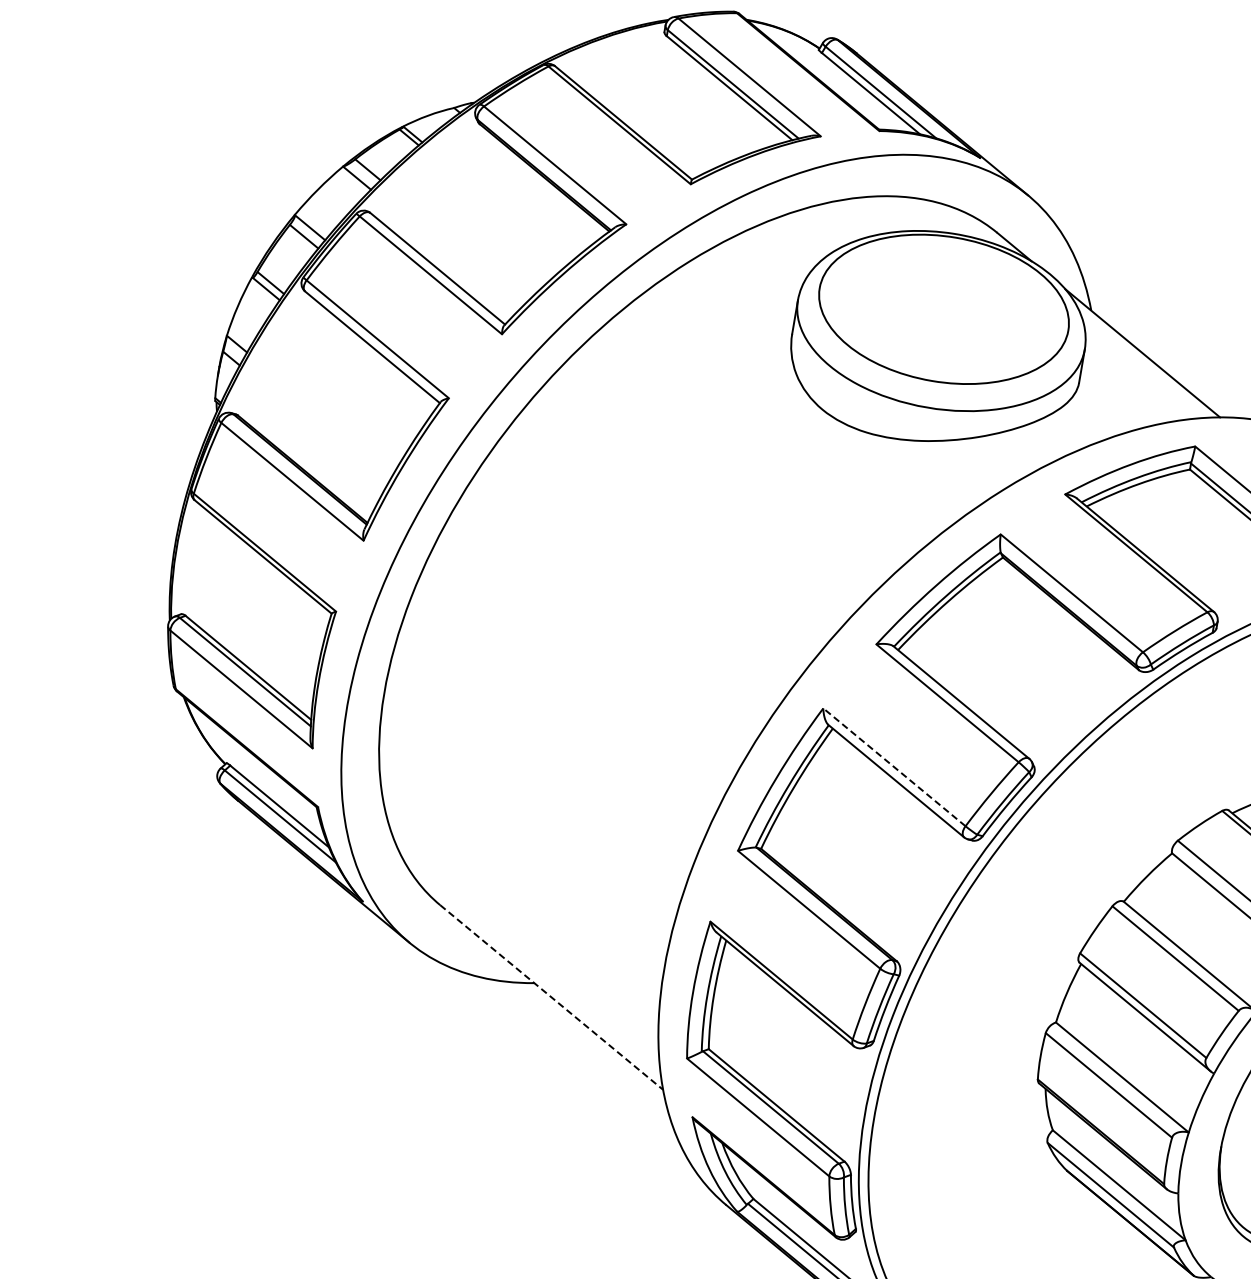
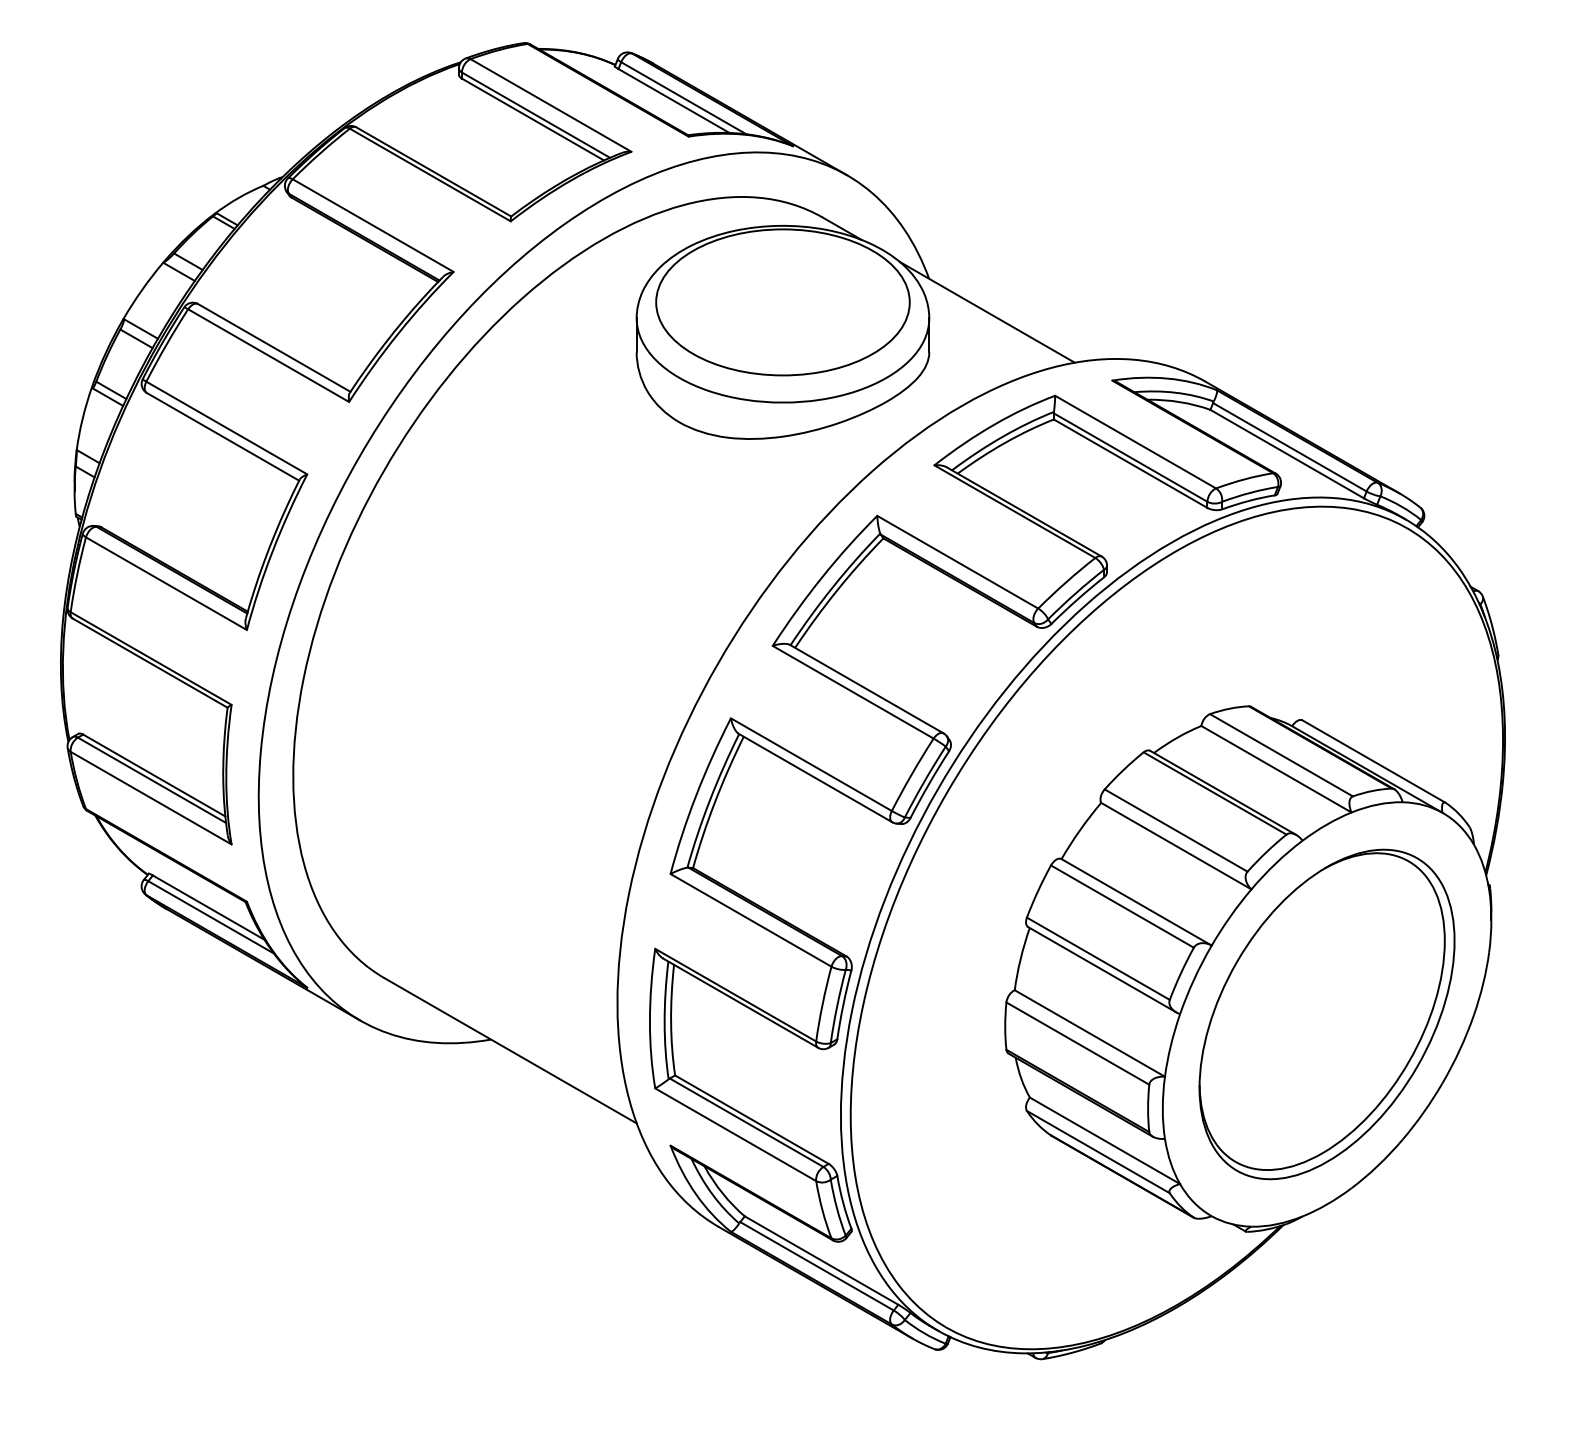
line: (894, 767) -> (811, 764), dashed -> solid
line: (552, 998) -> (511, 1051), dashed -> solid

